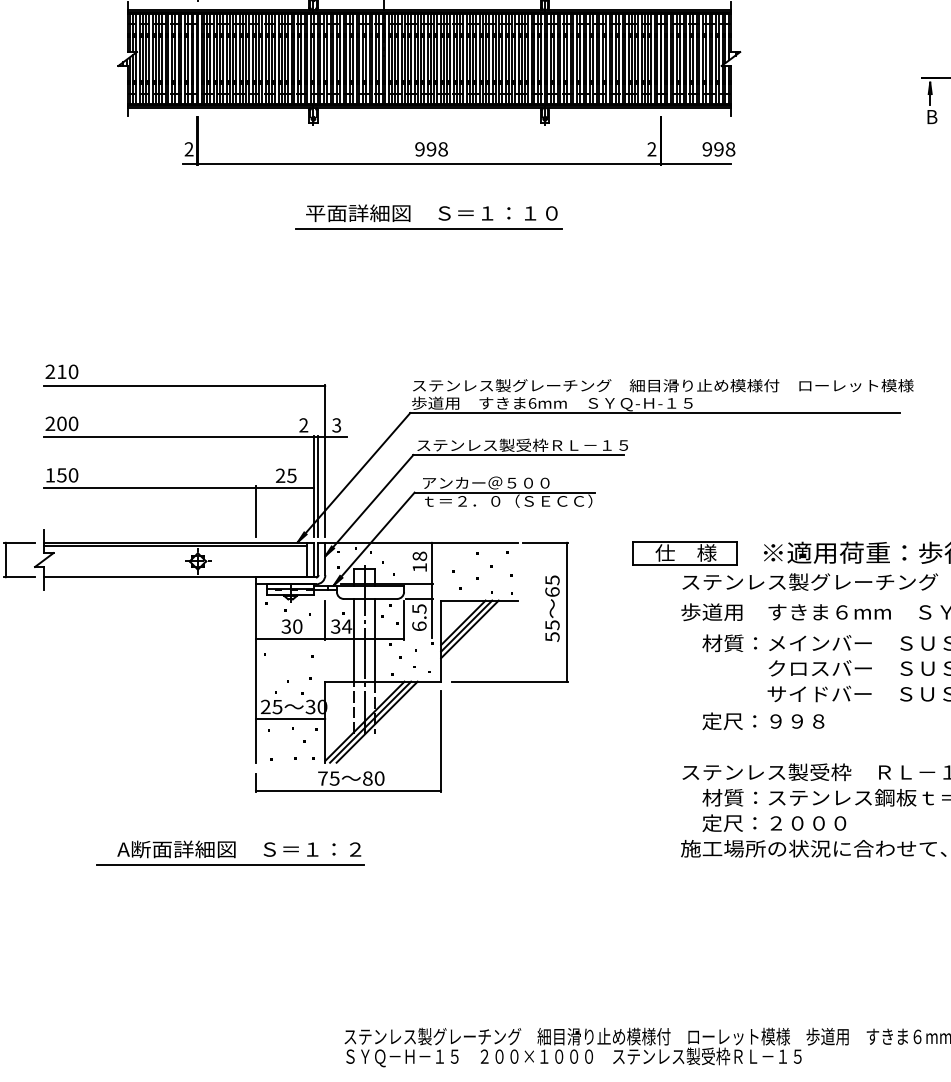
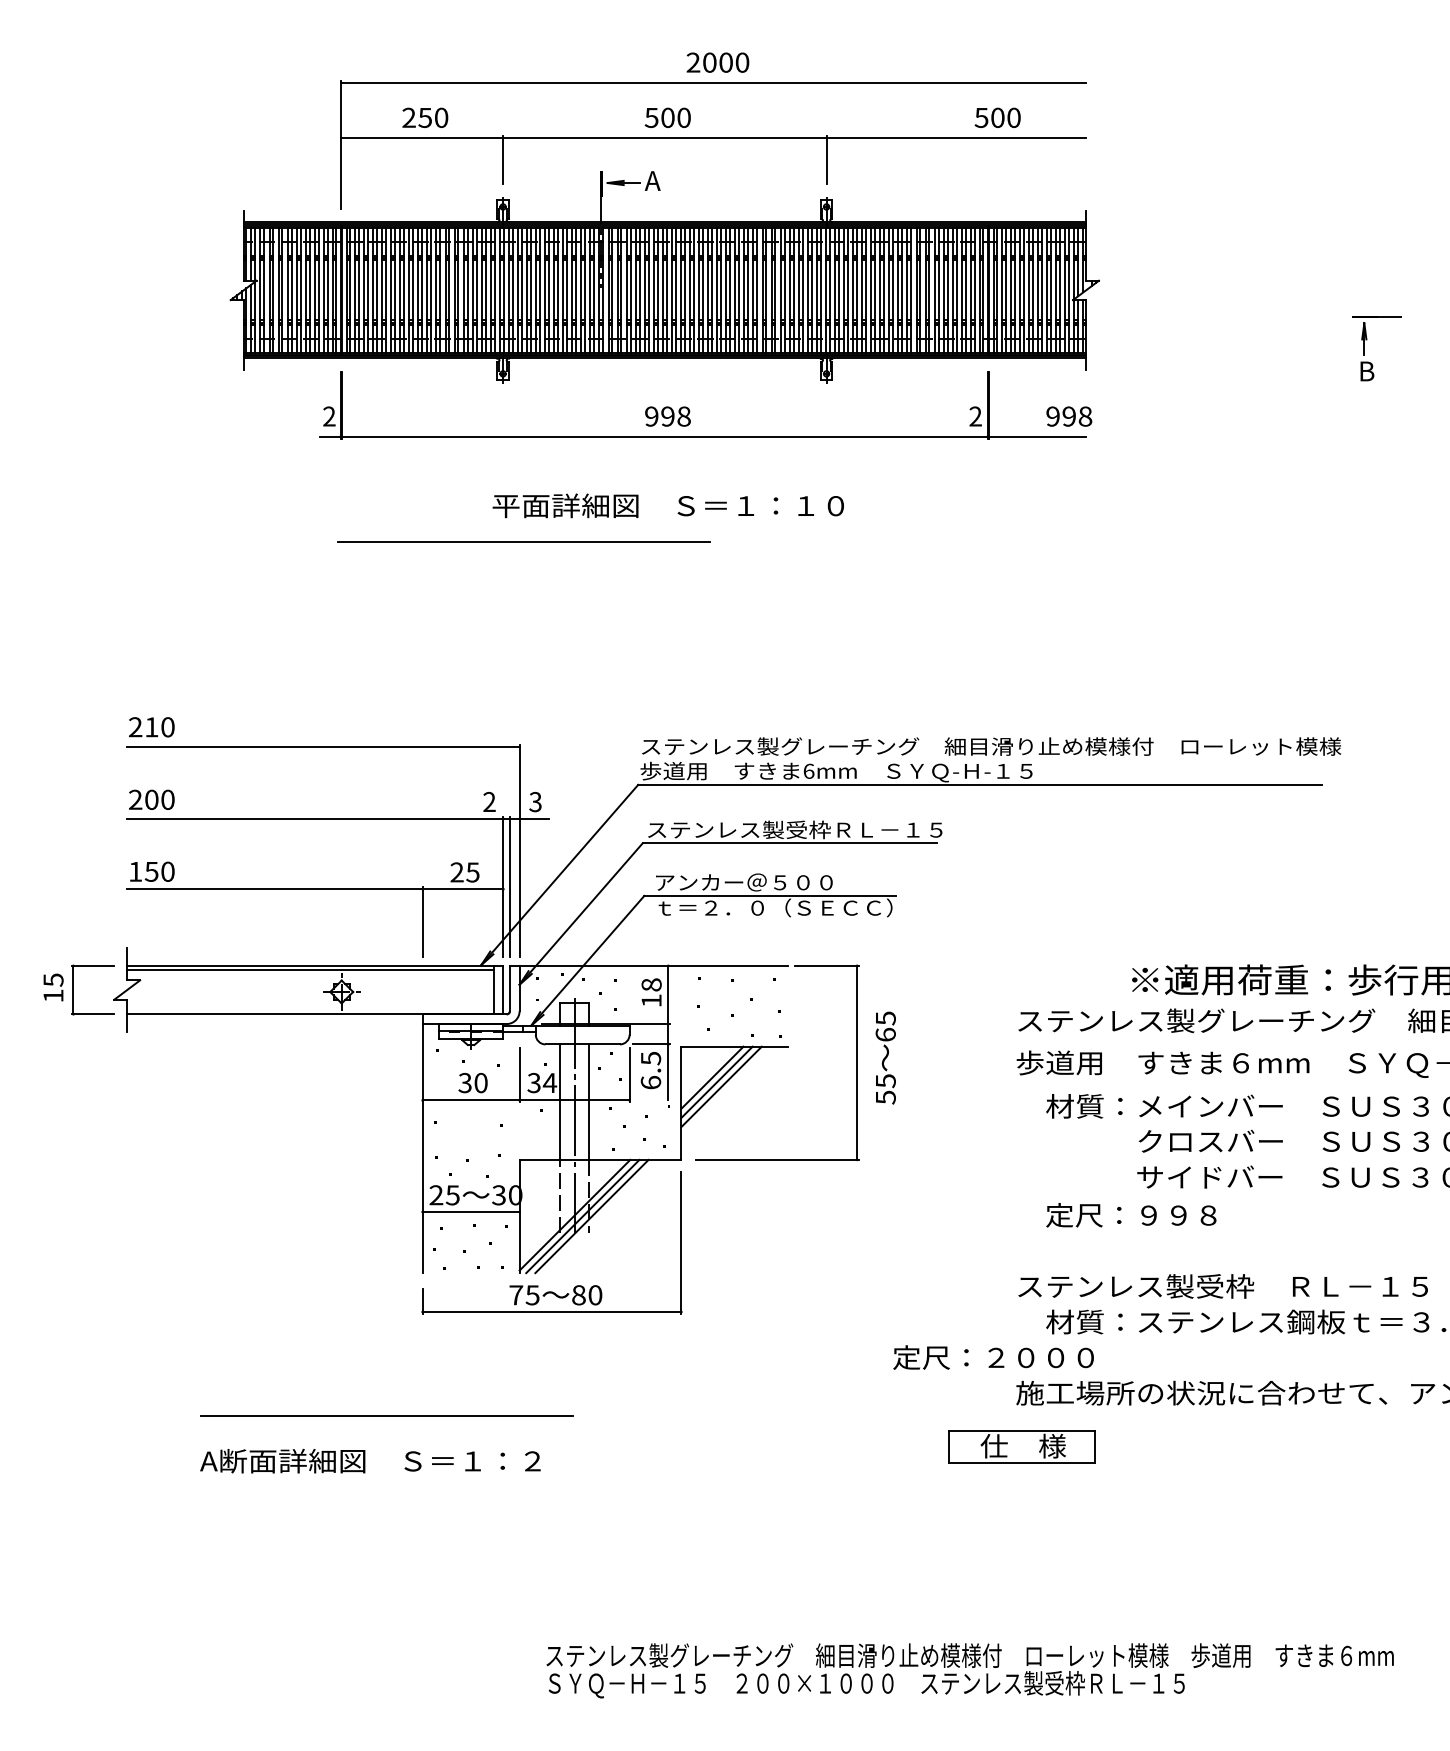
line: (428, 228) -> (523, 541), moved
part: (684, 553) -> (1021, 1446), moved
text: (552, 608) -> (885, 1057), moved
text: (774, 823) -> (993, 1357), moved
text: (239, 848) -> (370, 1460), moved

